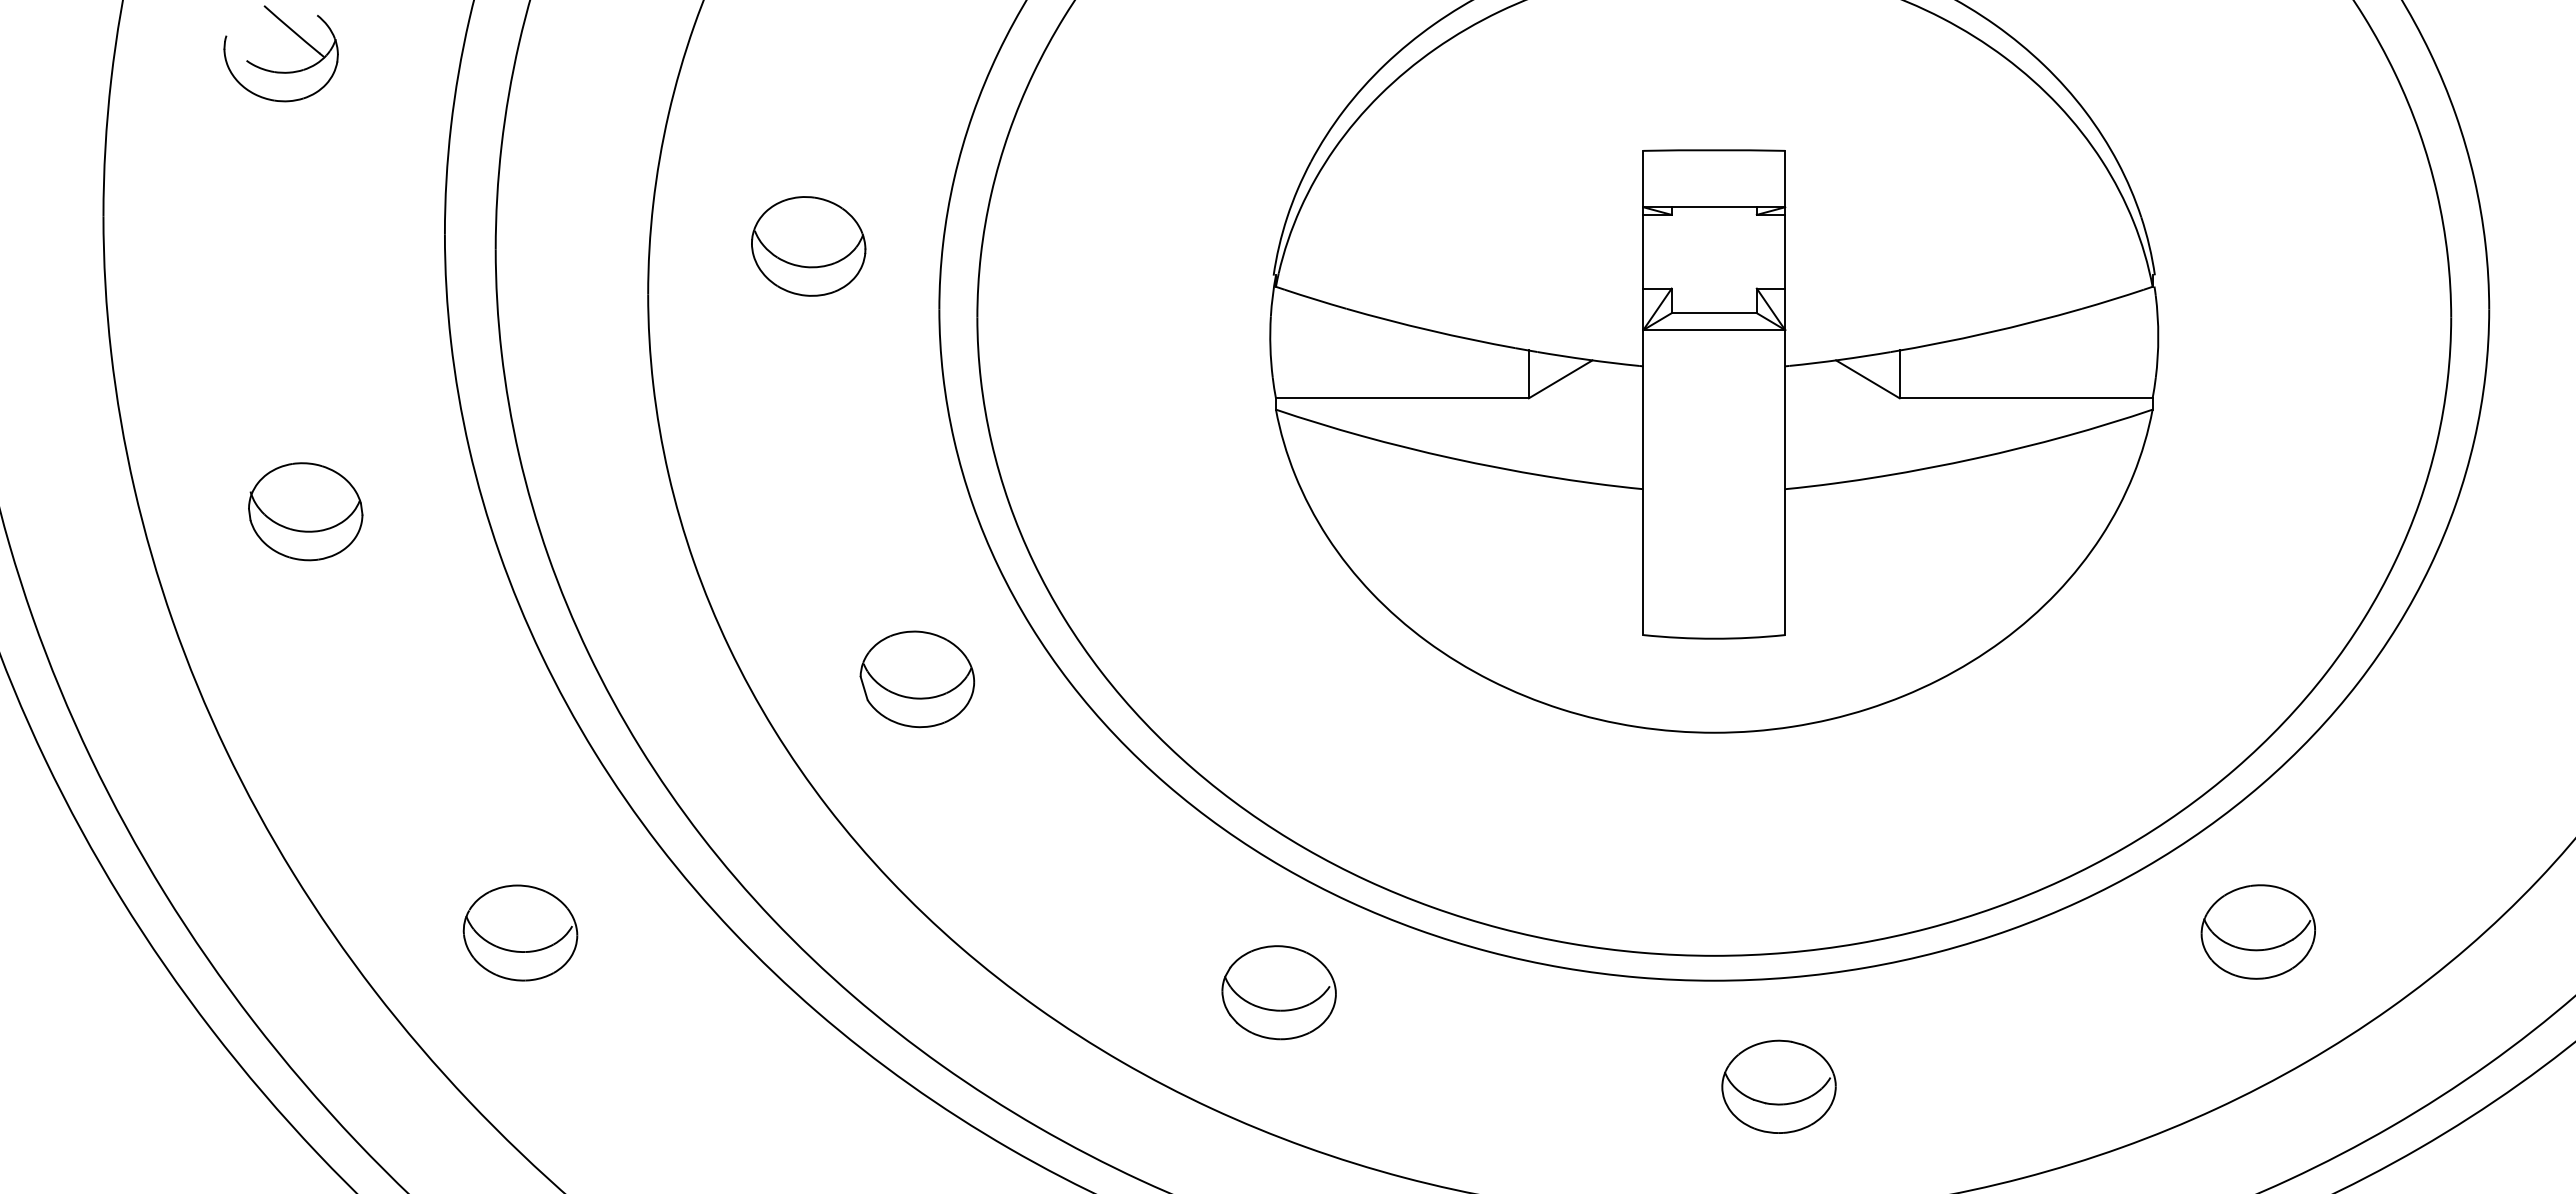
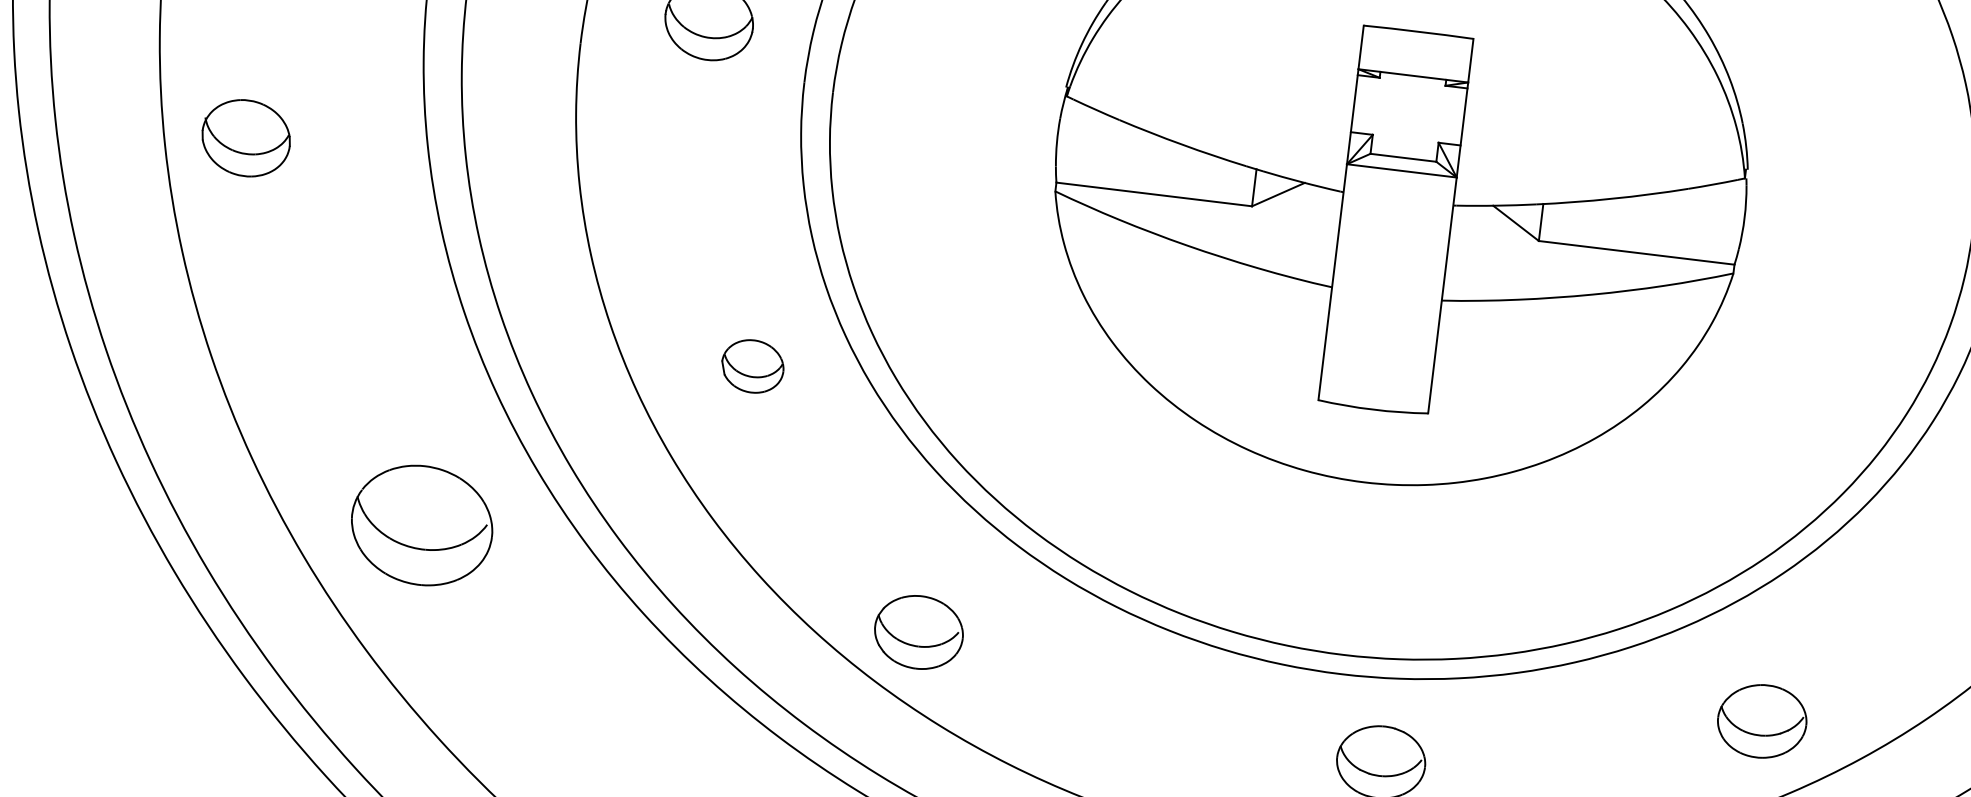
part: (305, 511) -> (246, 138), moved
part: (917, 679) -> (752, 366), size x0.7
part: (2257, 931) -> (1761, 720), moved
part: (520, 932) -> (422, 525), size x1.6
part: (1278, 992) -> (918, 632), moved

